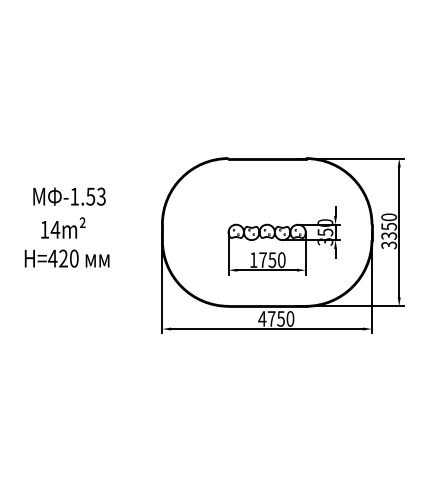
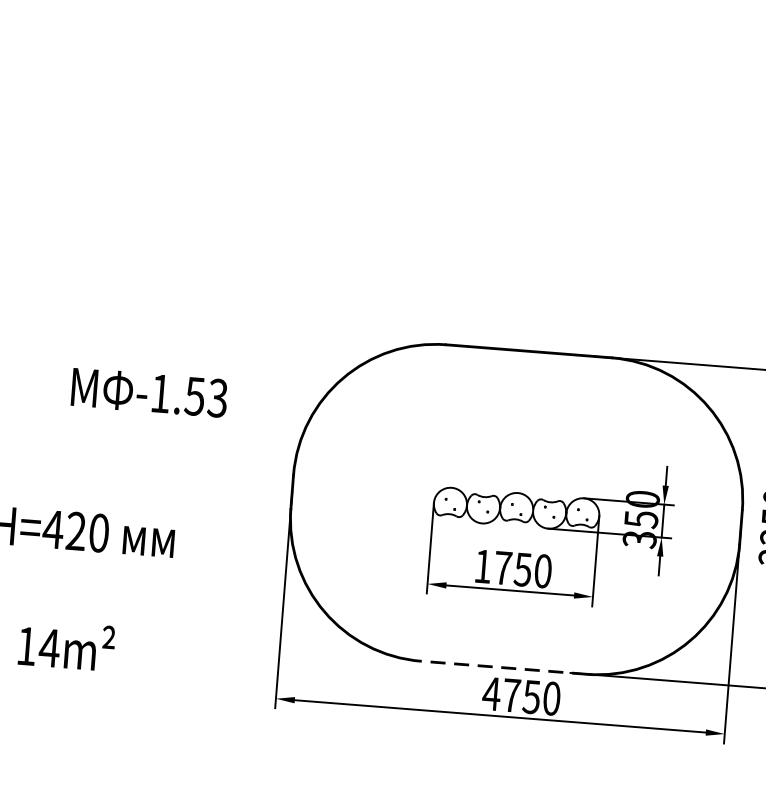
text: (69, 196) -> (149, 392), moved
text: (63, 227) -> (67, 644), moved
line: (267, 306) -> (504, 668), solid -> dashed

